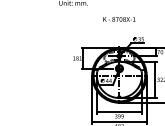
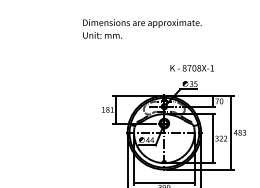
text: (118, 19) -> (191, 68), moved

